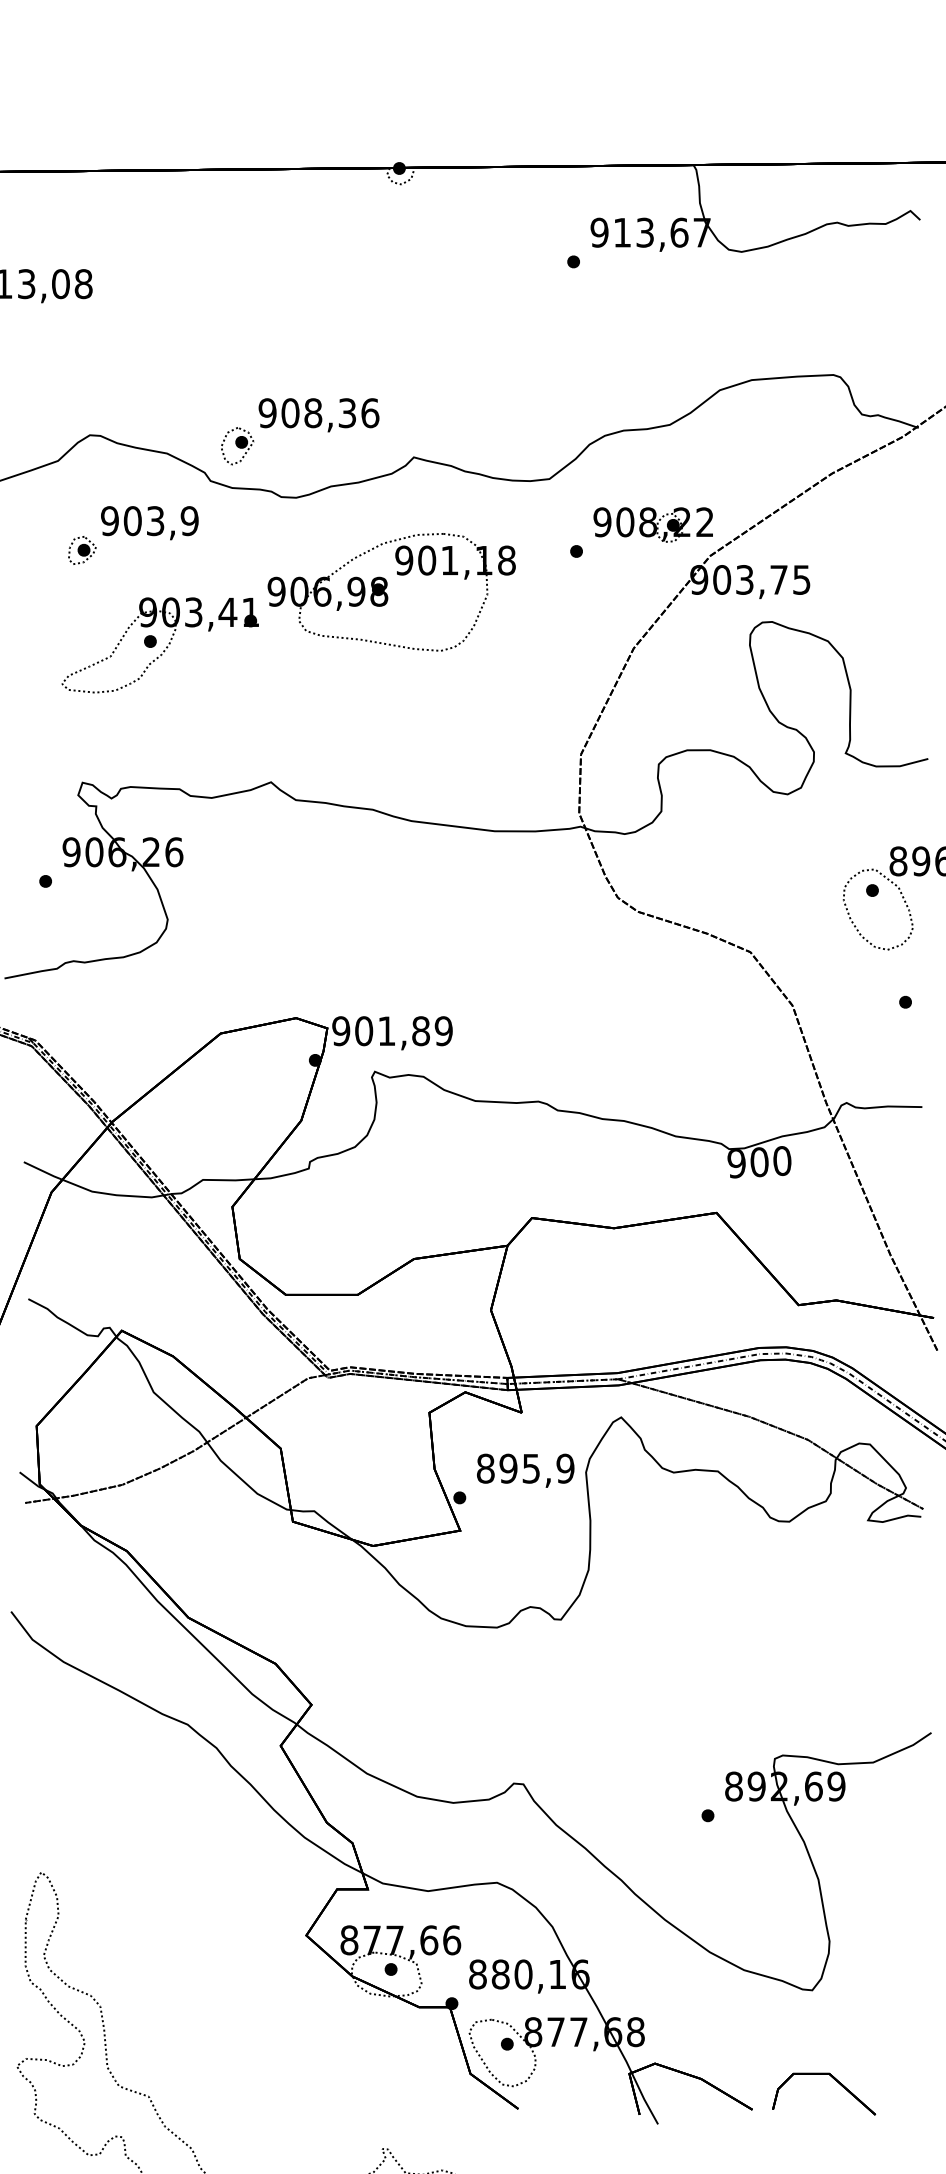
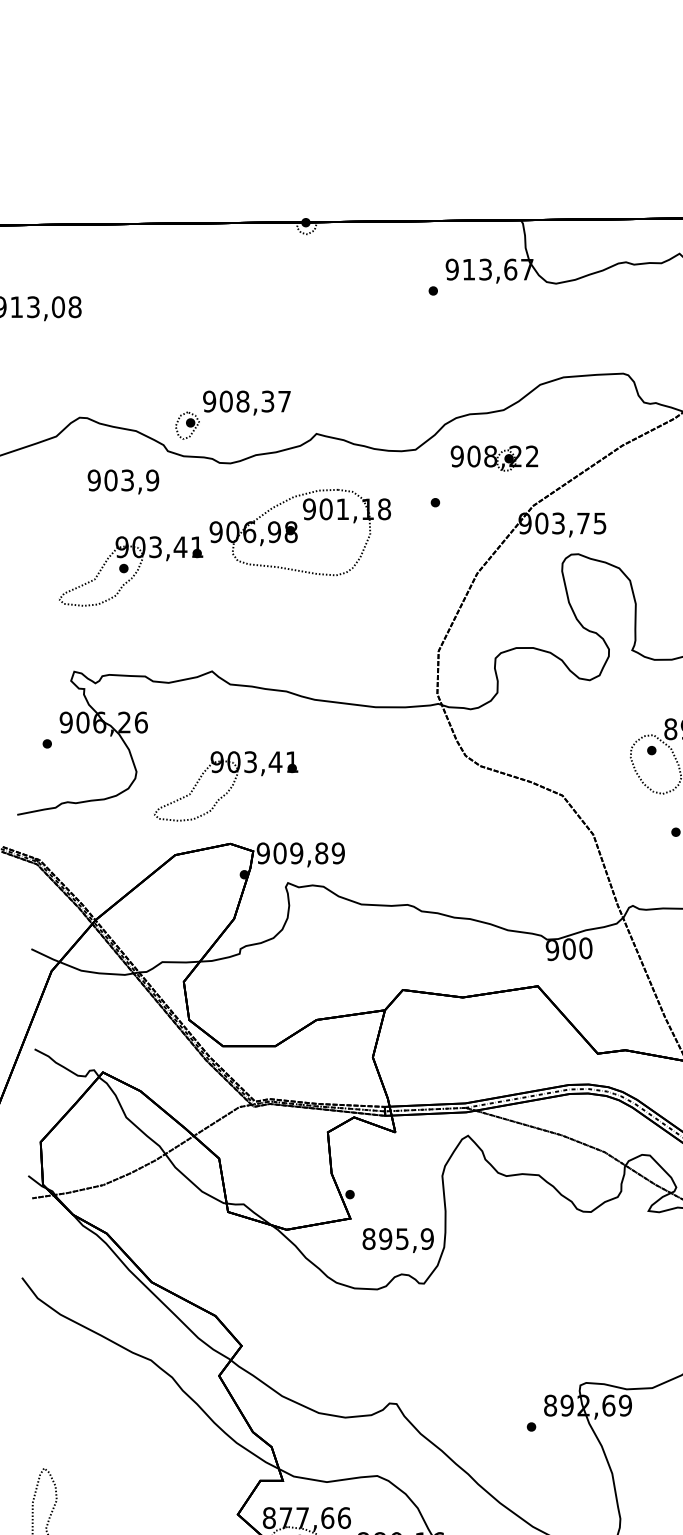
text: (370, 413) -> (284, 401), 908,36 -> 908,37
part: (652, 524) -> (493, 458), moved
part: (82, 550) -> (74, 501), removed
part: (293, 944) -> (228, 790), added
text: (386, 1031) -> (296, 853), 901,89 -> 909,89
text: (525, 1470) -> (398, 1240), moved

